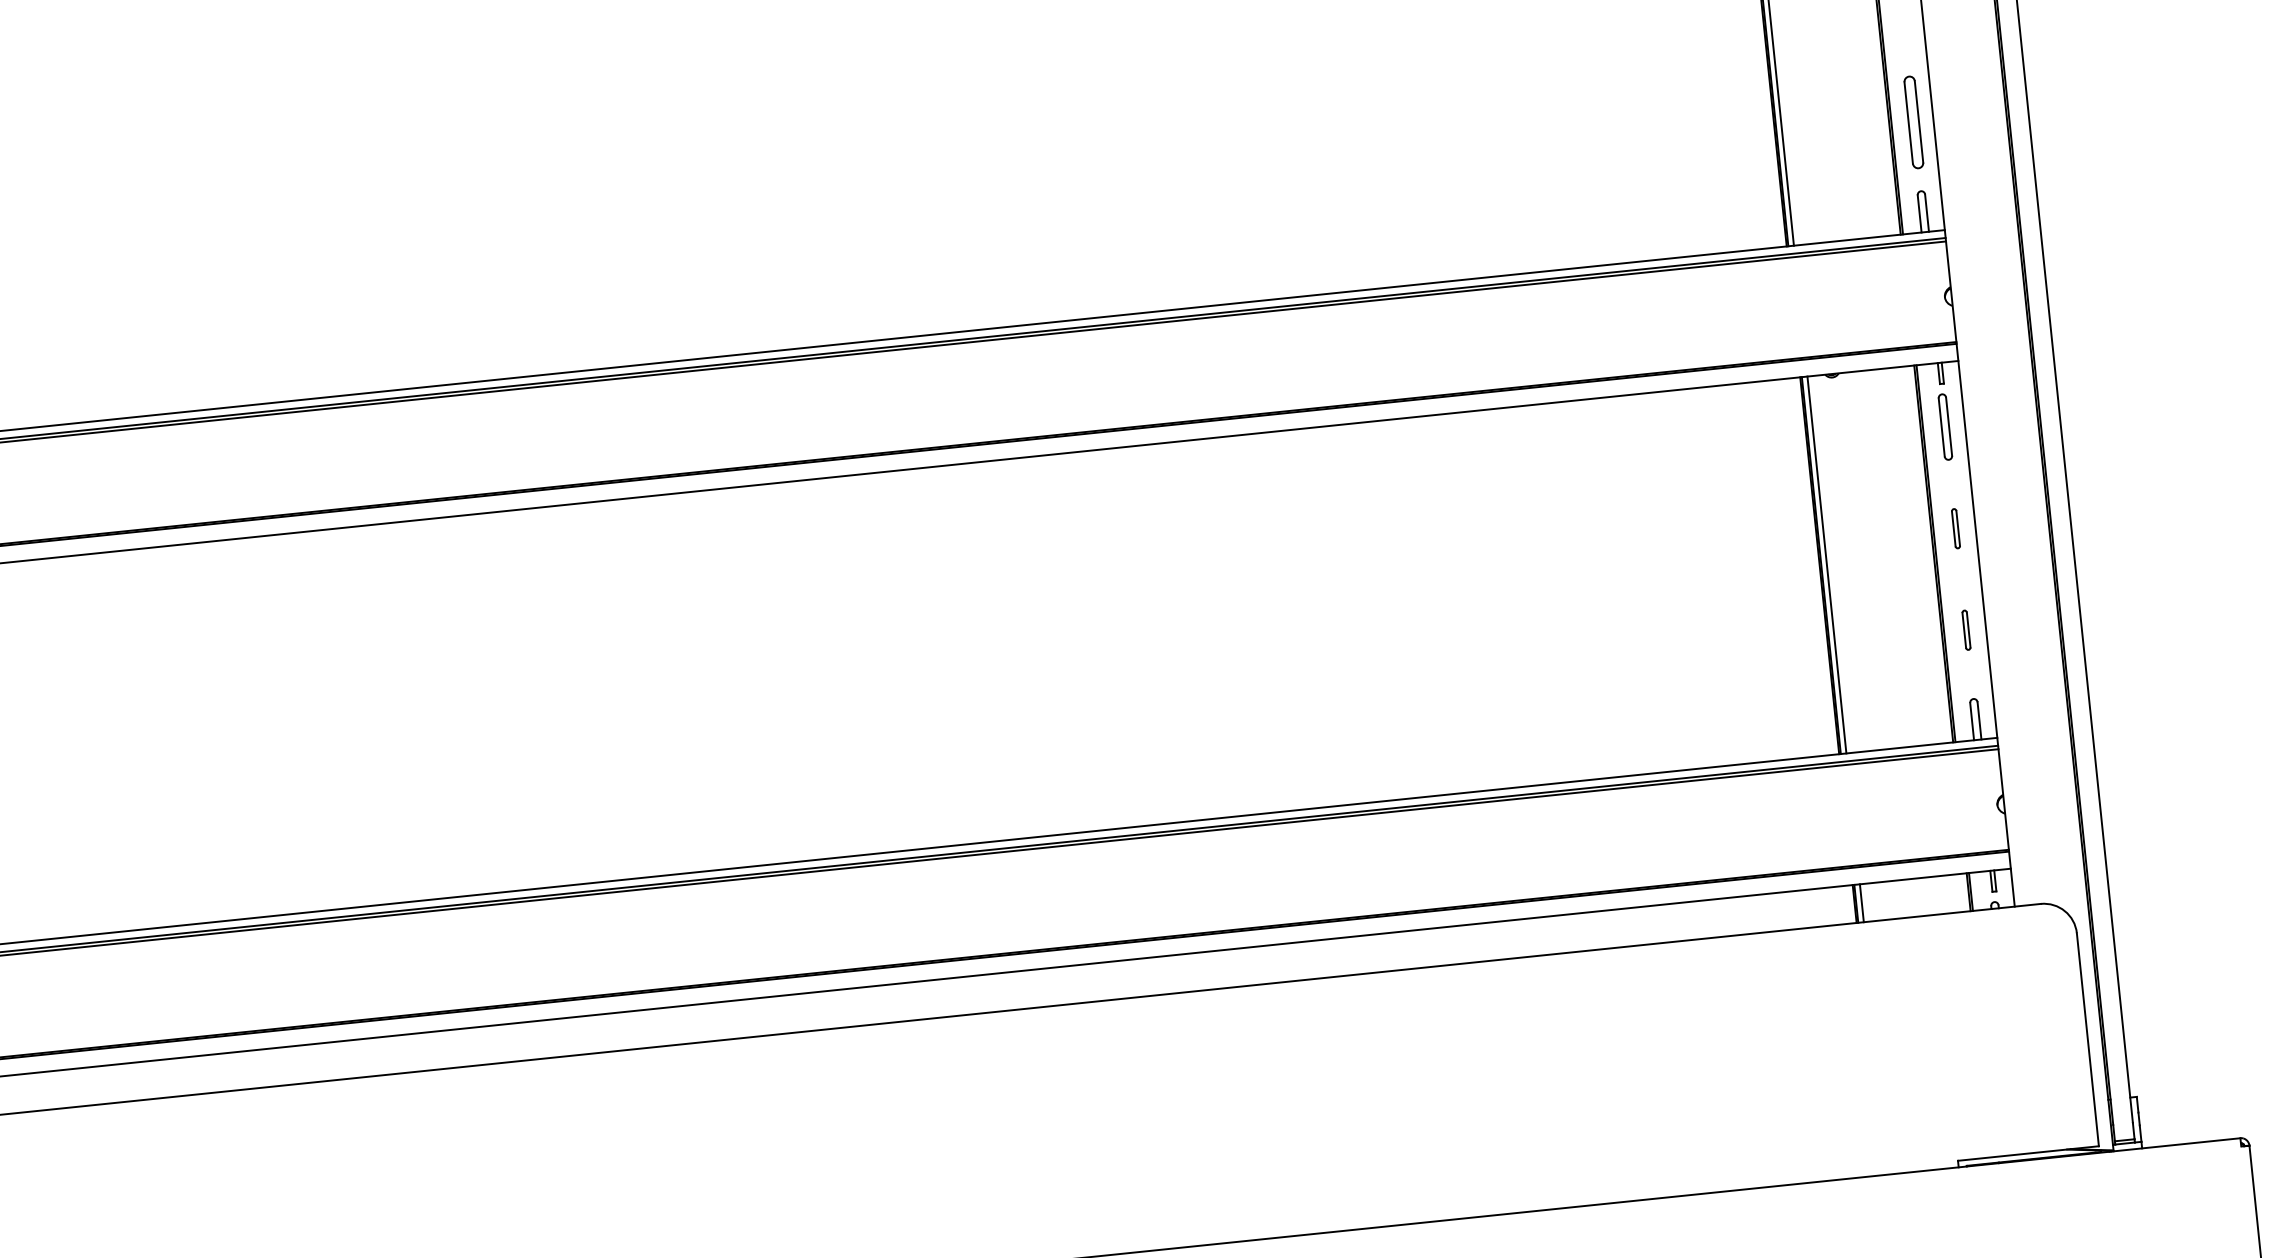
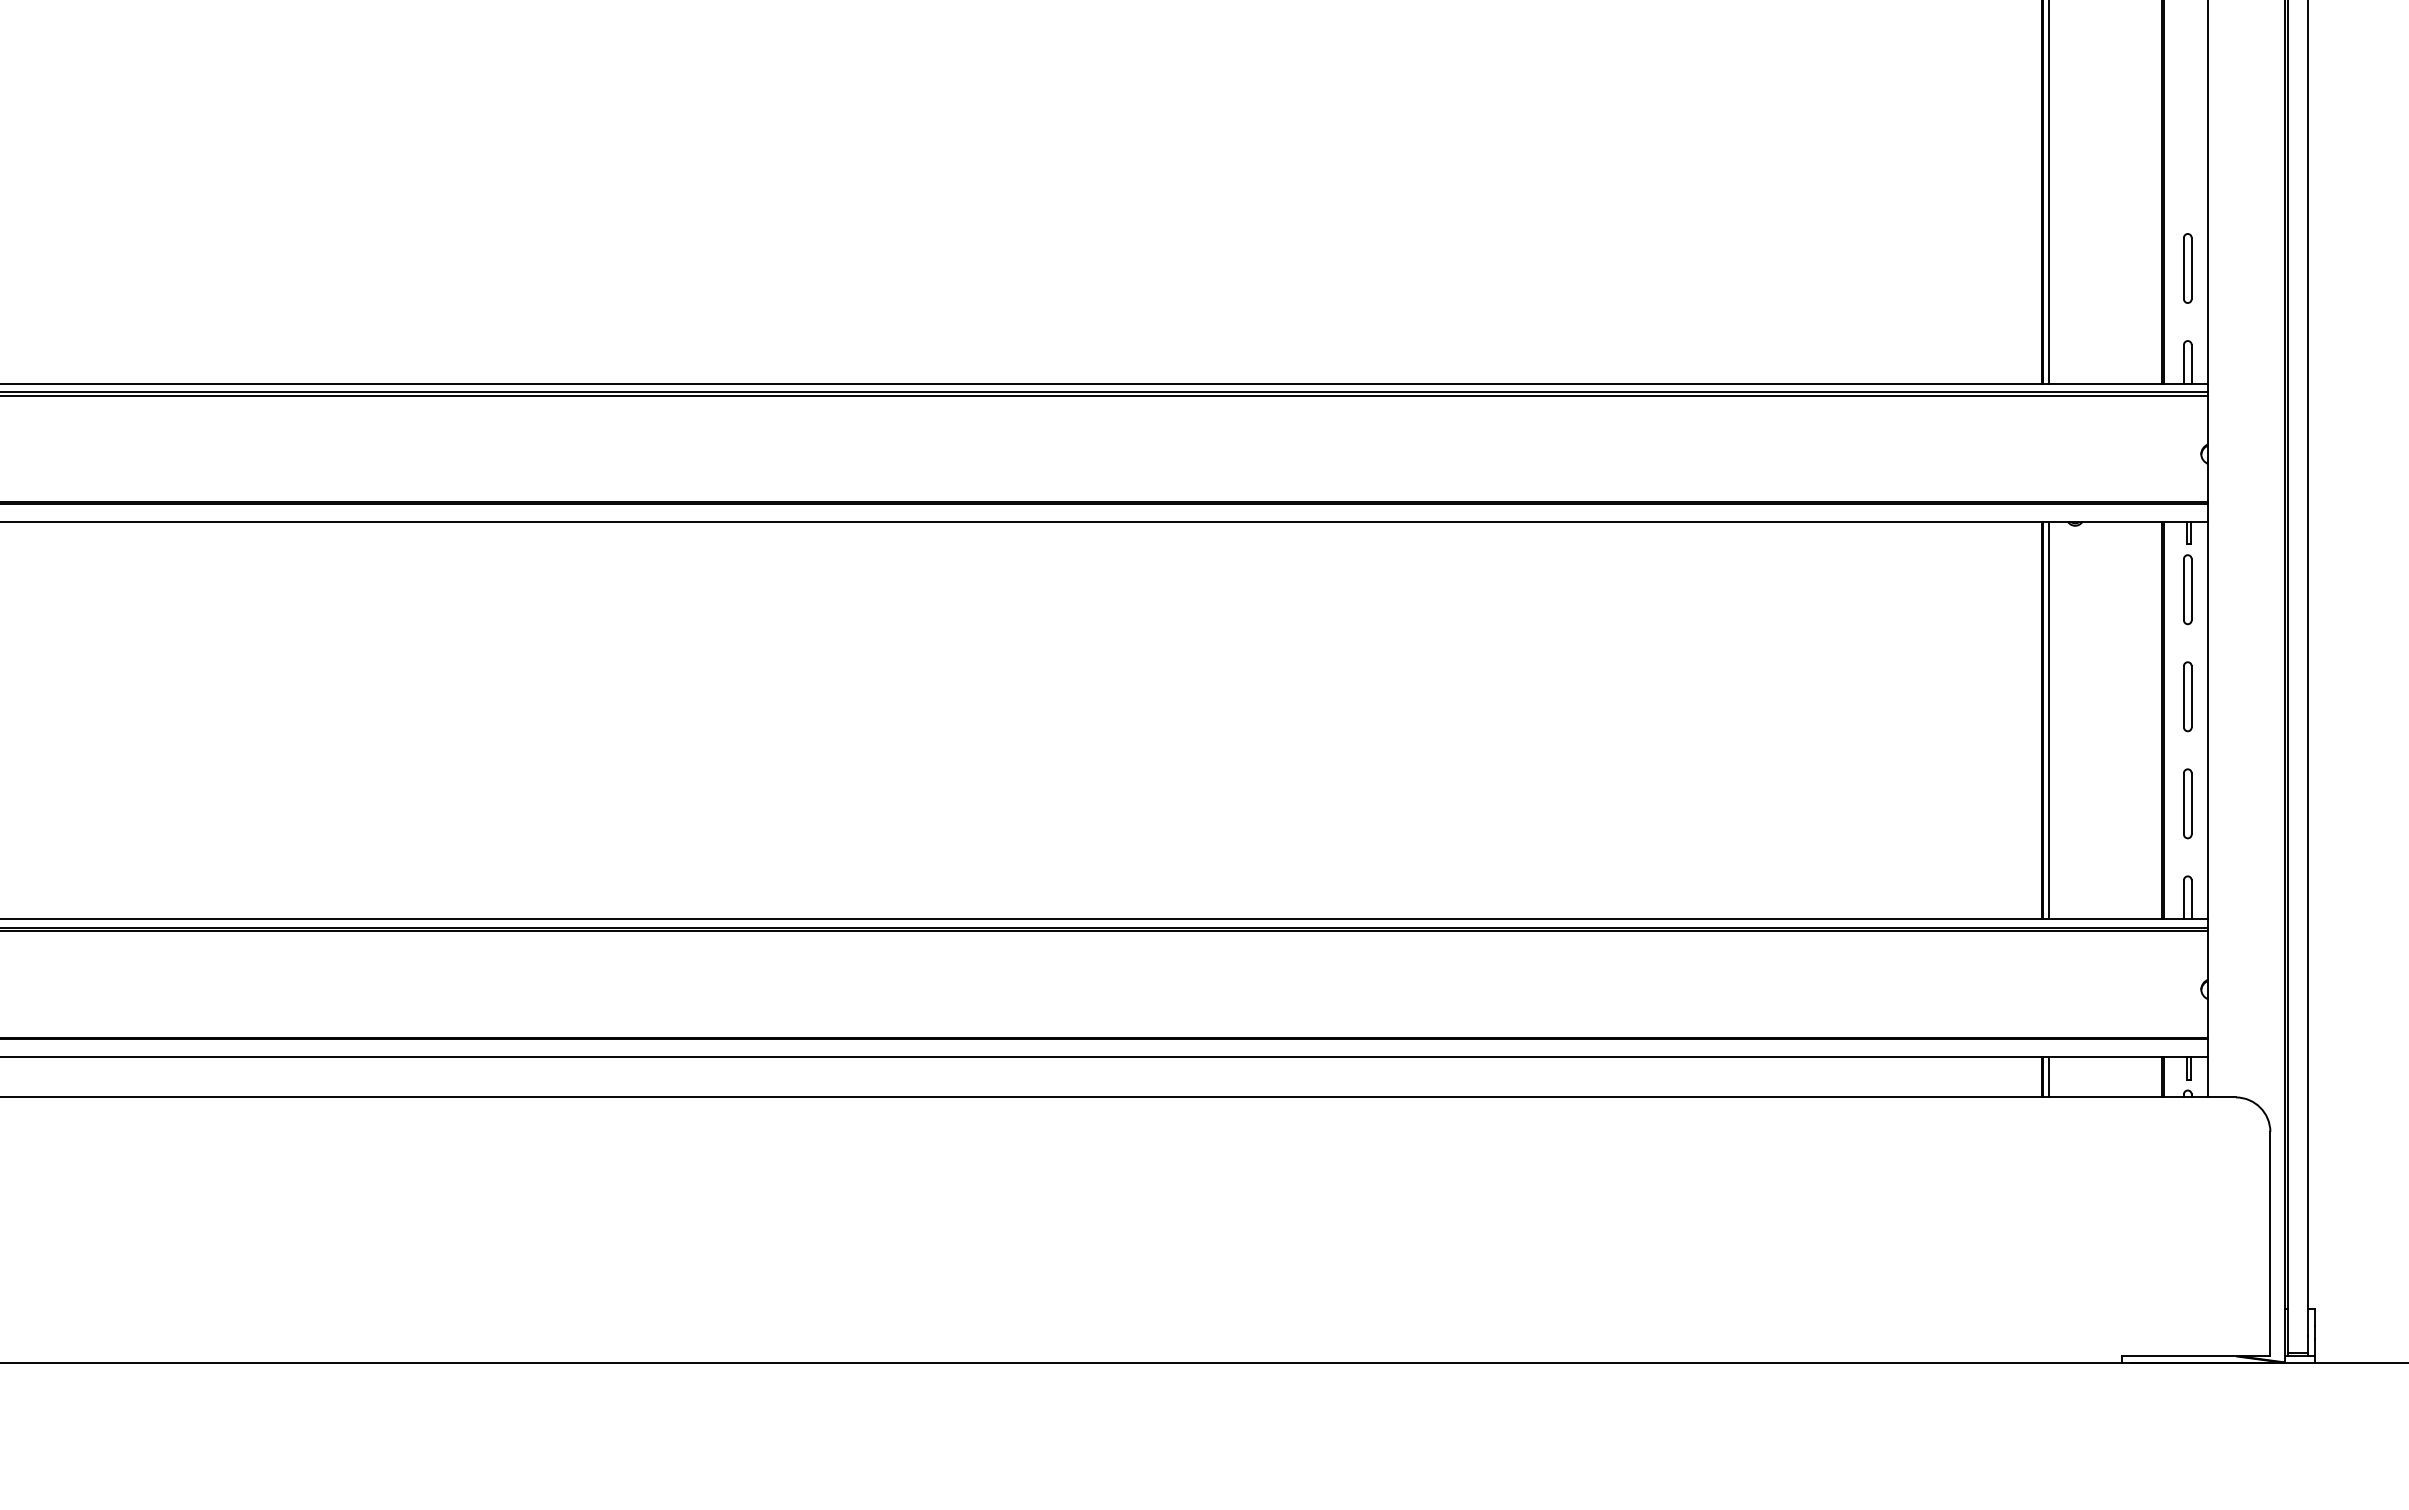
part: (1913, 122) -> (2187, 268), size x0.71
part: (1955, 528) -> (2187, 696), size x1.67
part: (1966, 629) -> (2187, 803), size x1.67

